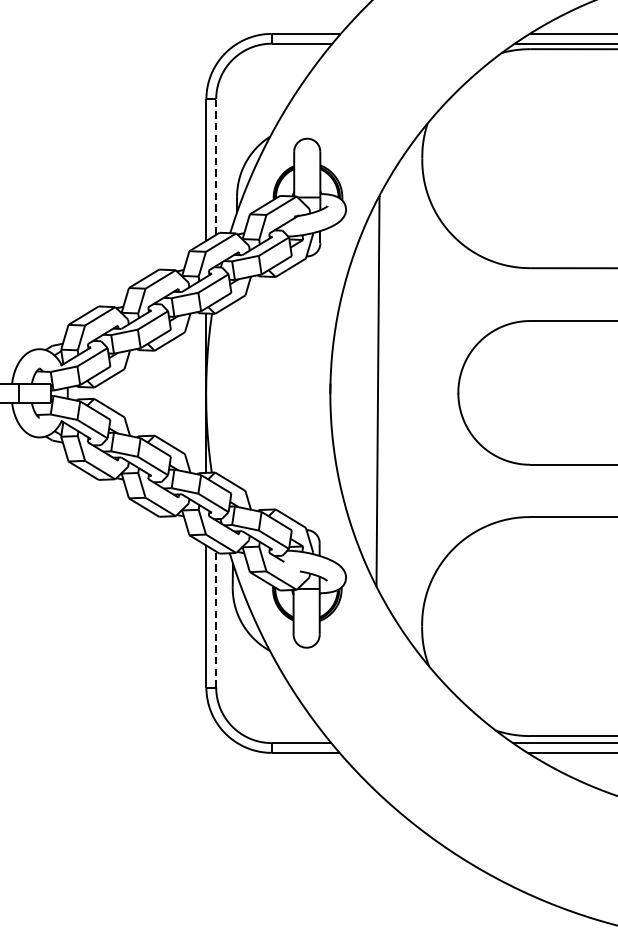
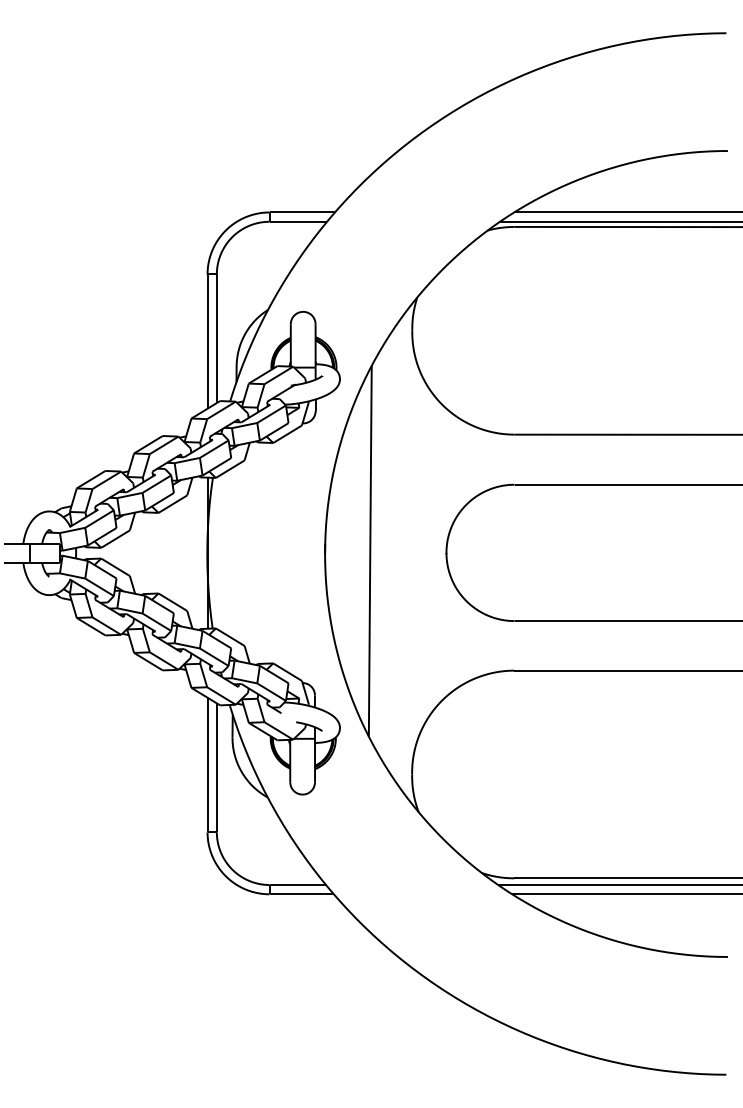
line: (215, 166) -> (216, 338), dashed -> solid
line: (215, 619) -> (216, 767), dashed -> solid

